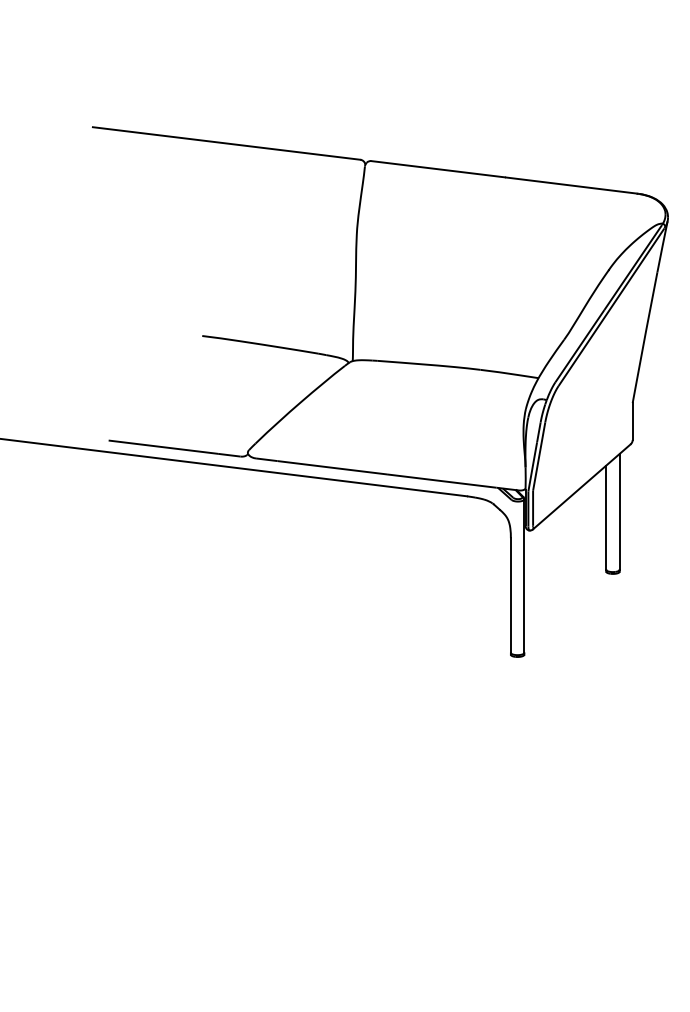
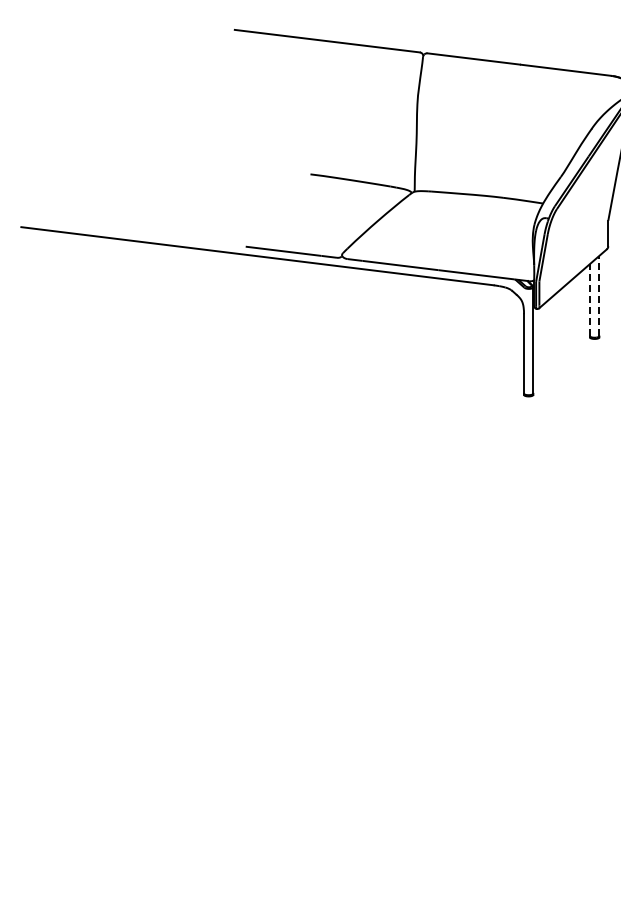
line: (619, 511) -> (599, 295), solid -> dashed
line: (606, 516) -> (590, 299), solid -> dashed

